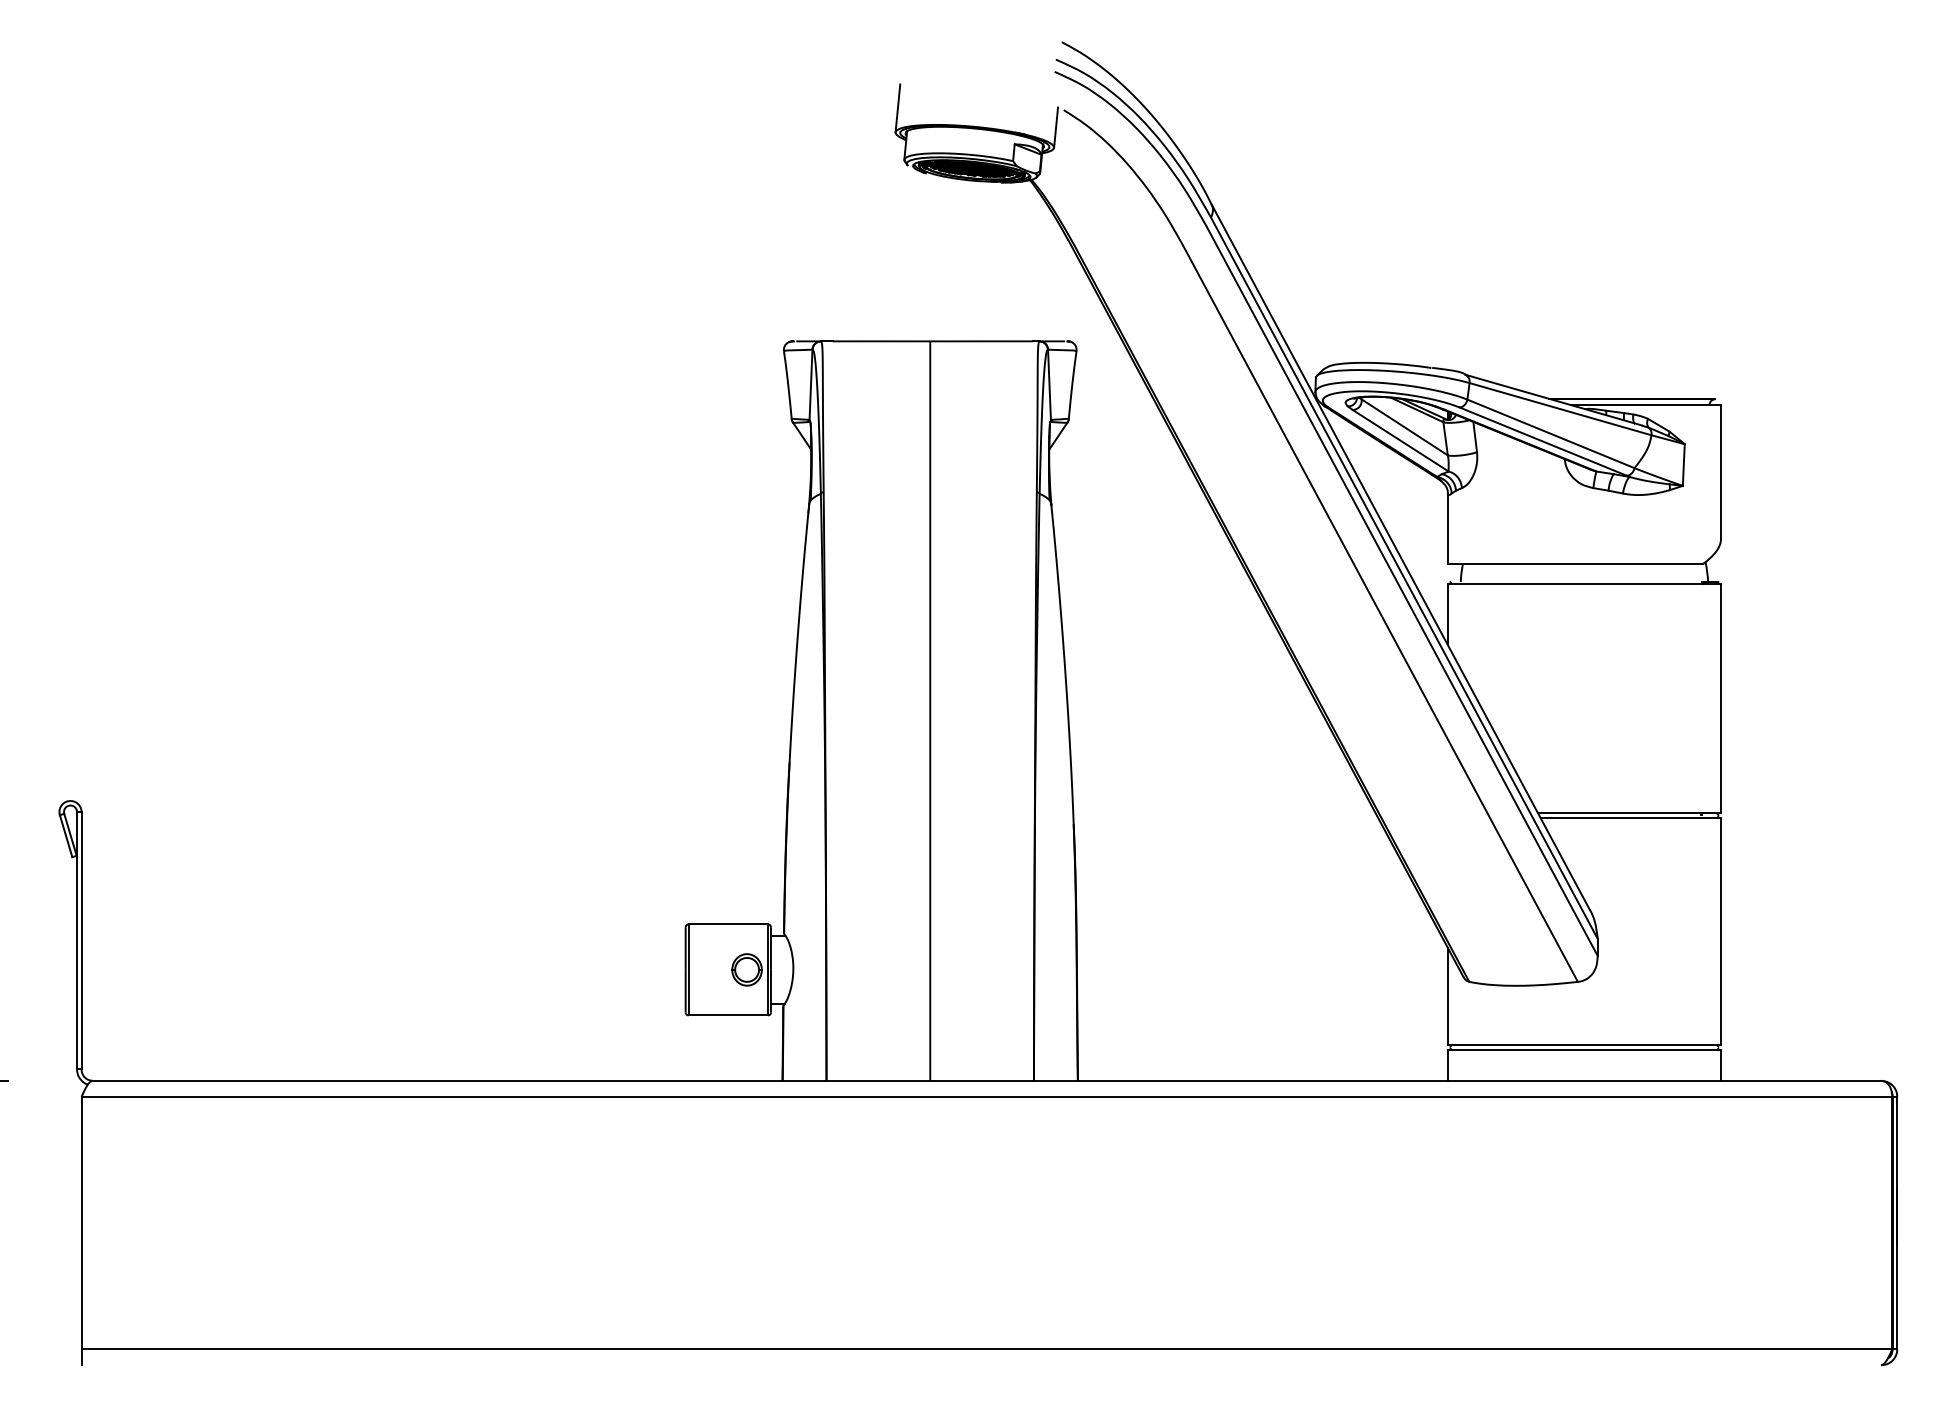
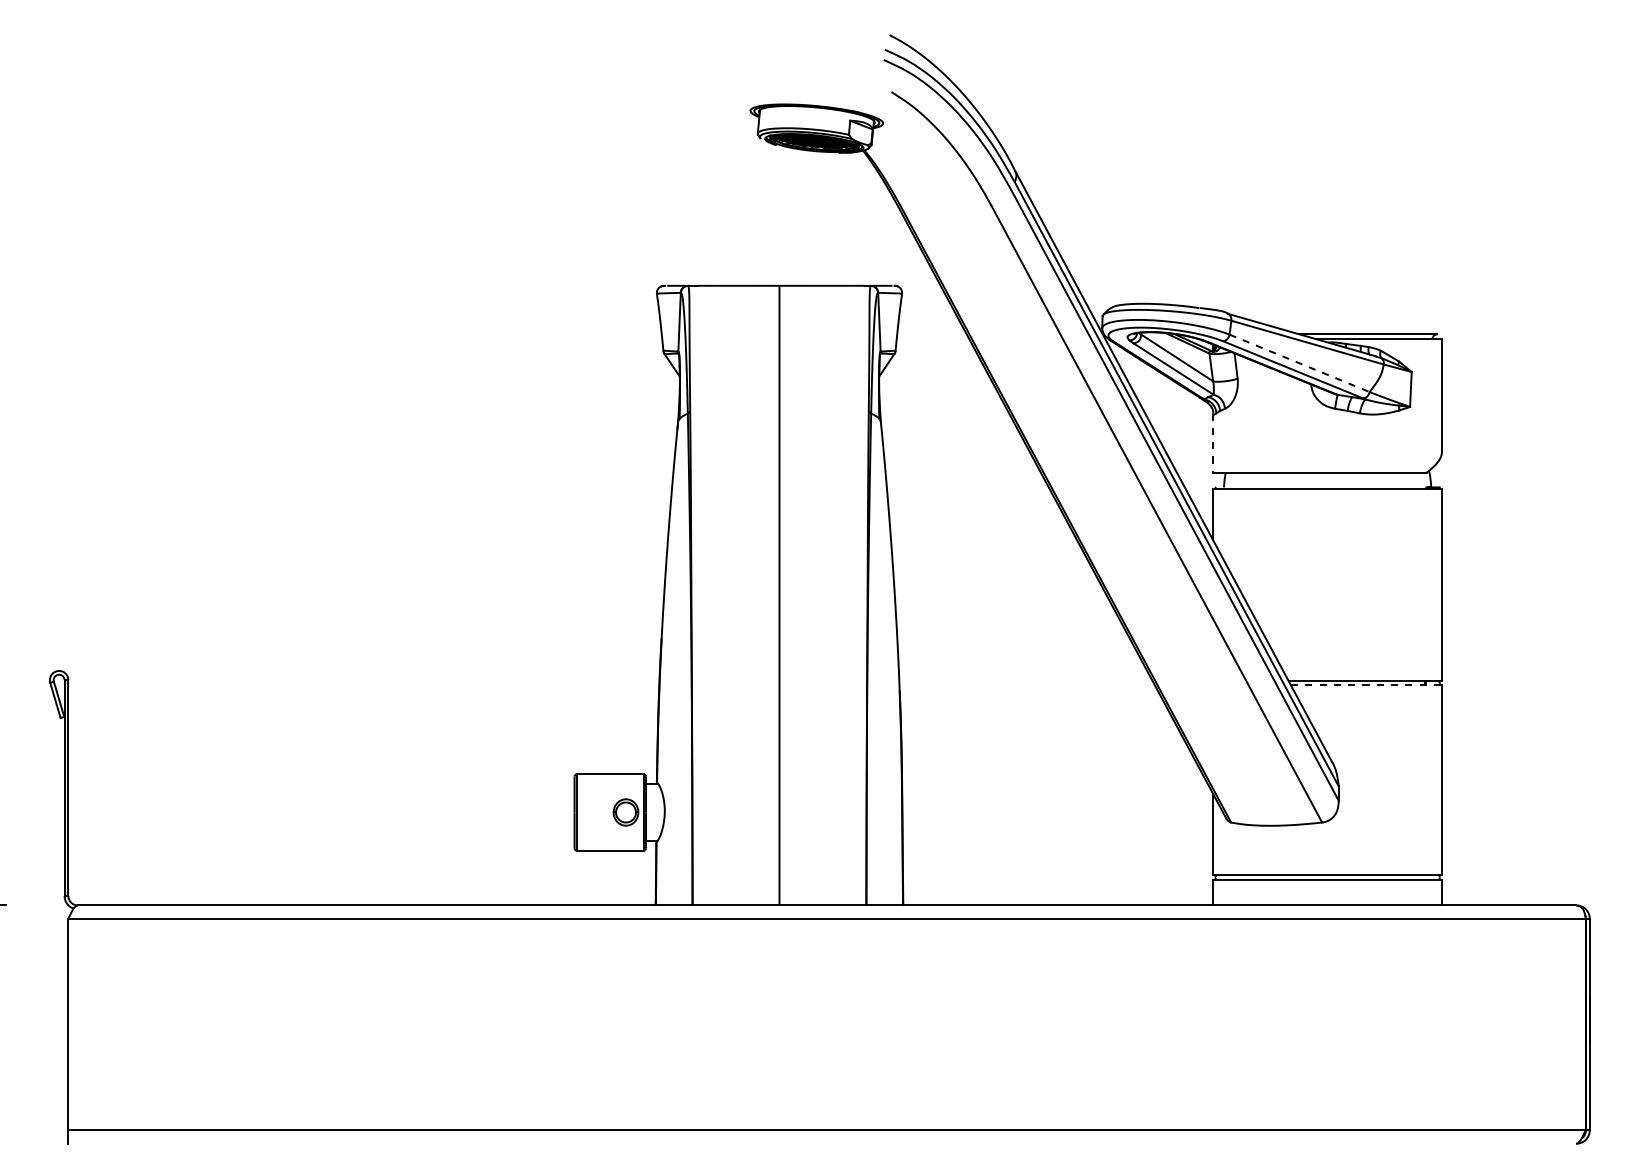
line: (897, 108) -> (752, 90), removed
line: (1056, 127) -> (885, 106), removed
line: (1551, 434) -> (1300, 363), solid -> dashed
line: (1447, 529) -> (1212, 443), solid -> dashed
line: (1631, 818) -> (1367, 685), solid -> dashed

